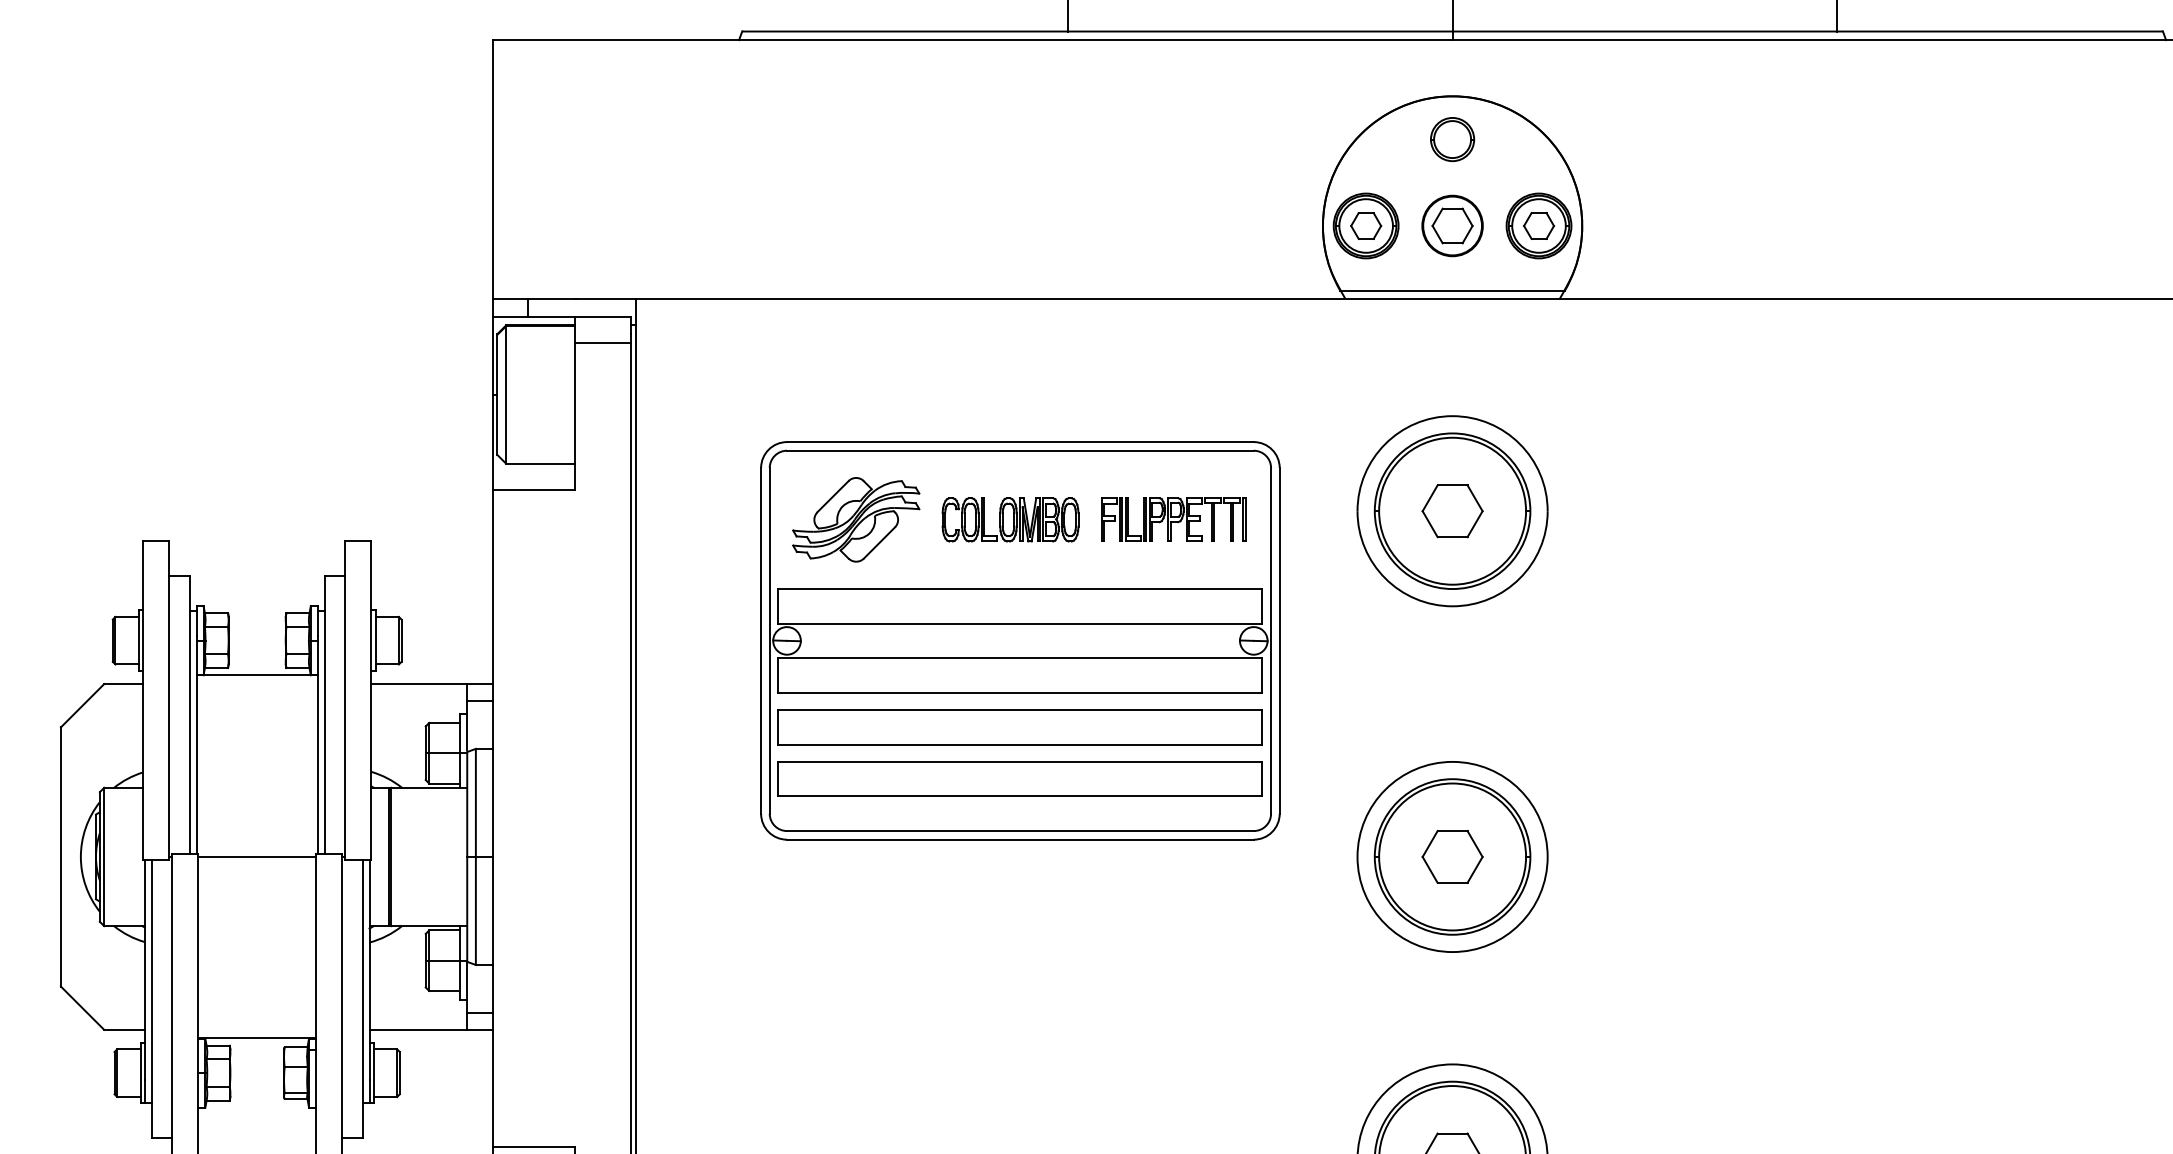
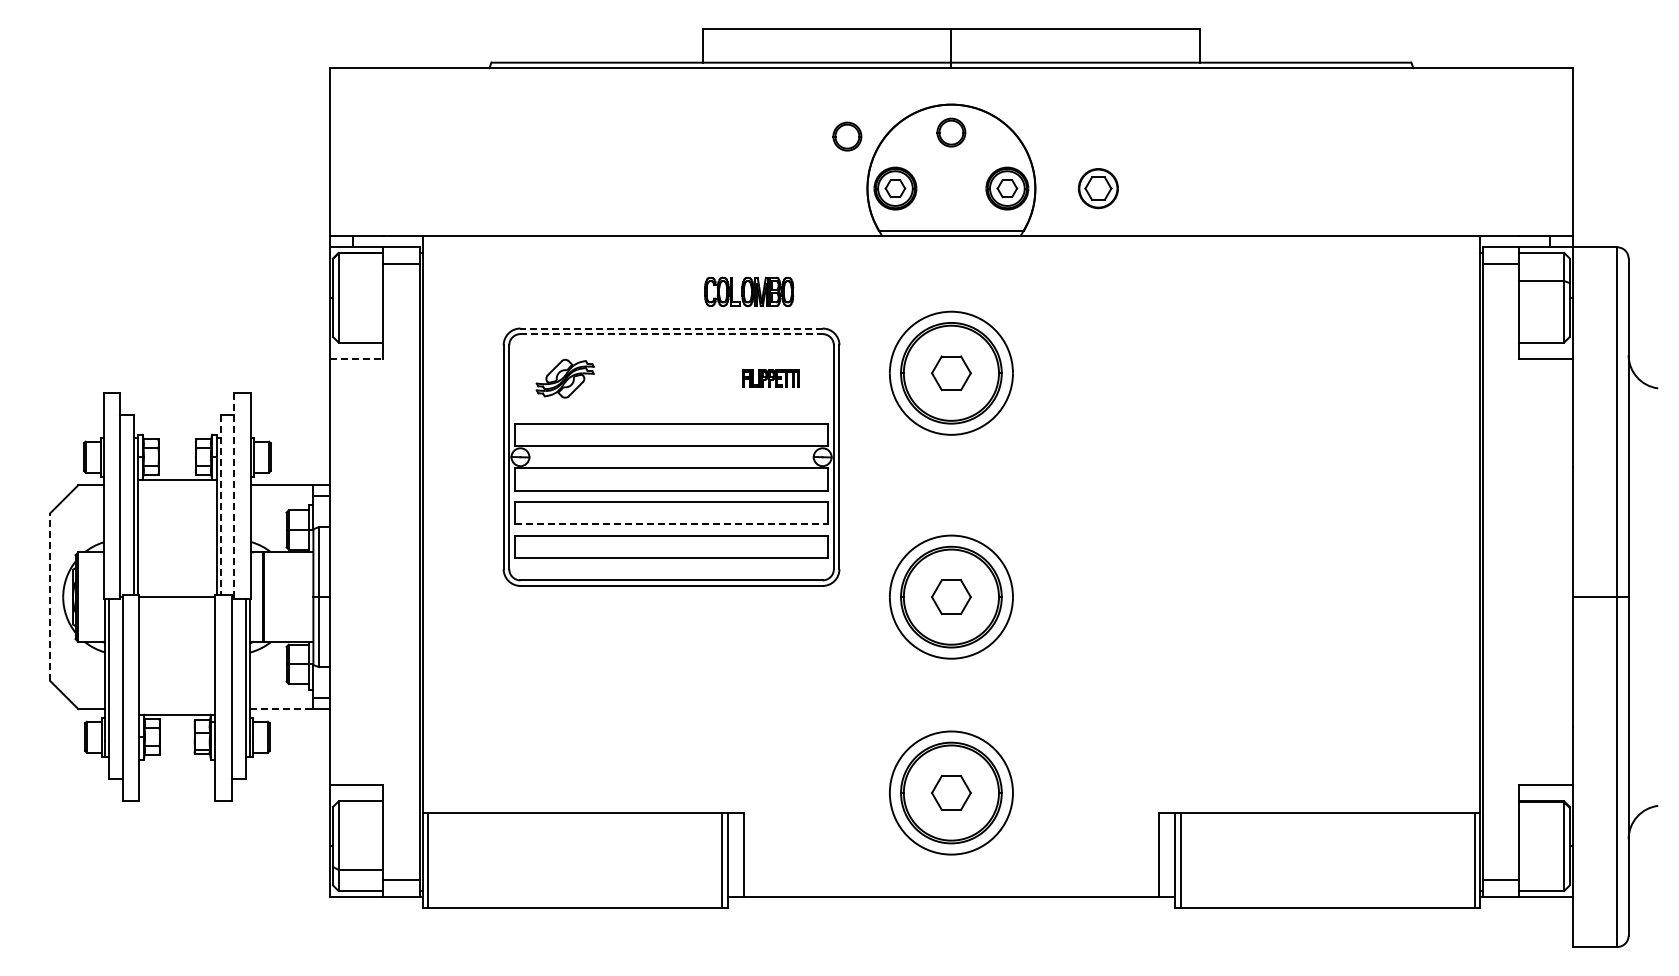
part: (1292, 145) -> (847, 136), added
part: (1452, 225) -> (1098, 188), moved
line: (1020, 442) -> (671, 328), solid -> dashed
line: (1021, 451) -> (672, 334), solid -> dashed
line: (533, 489) -> (356, 359), solid -> dashed
part: (856, 519) -> (565, 378), size x0.7
part: (1011, 519) -> (749, 291), moved
part: (1173, 519) -> (770, 378), size x0.6
line: (345, 701) -> (234, 496), solid -> dashed
line: (325, 715) -> (221, 505), solid -> dashed
line: (1020, 744) -> (671, 524), solid -> dashed
line: (61, 857) -> (50, 597), solid -> dashed
line: (417, 1030) -> (281, 709), solid -> dashed

